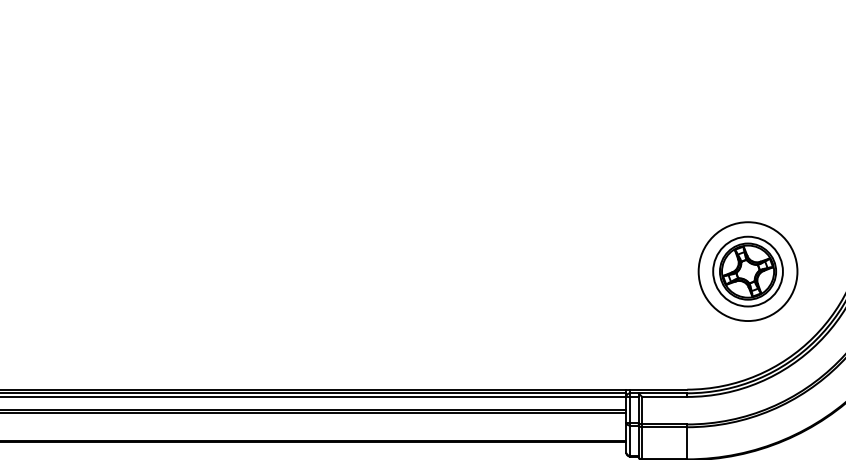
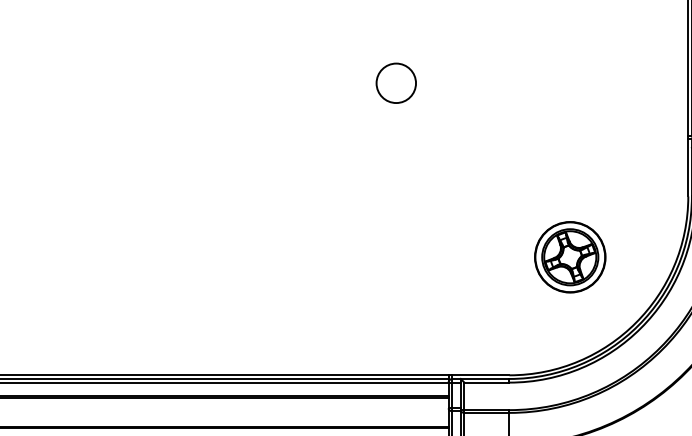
circle: (573, 97) -> (395, 83), added
circle: (747, 271) -> (569, 257), size x0.71

